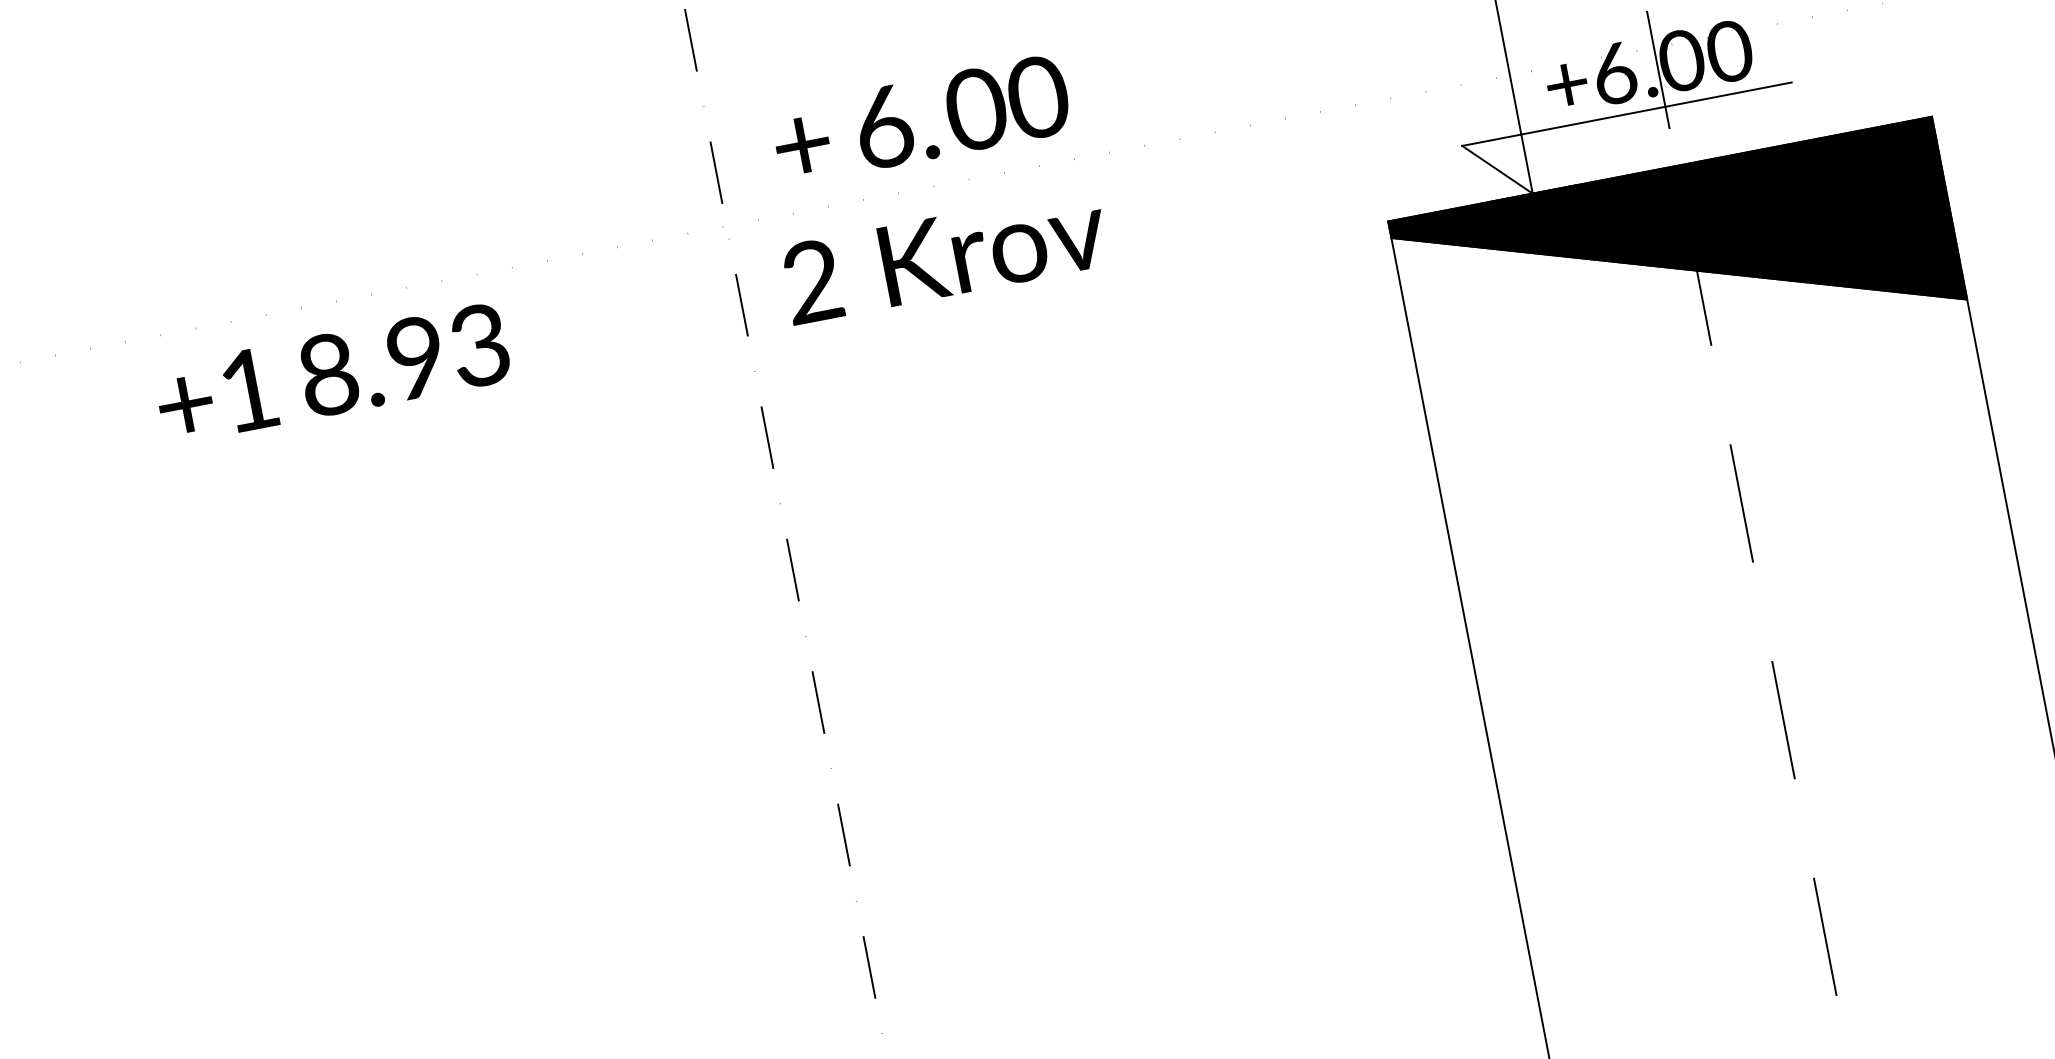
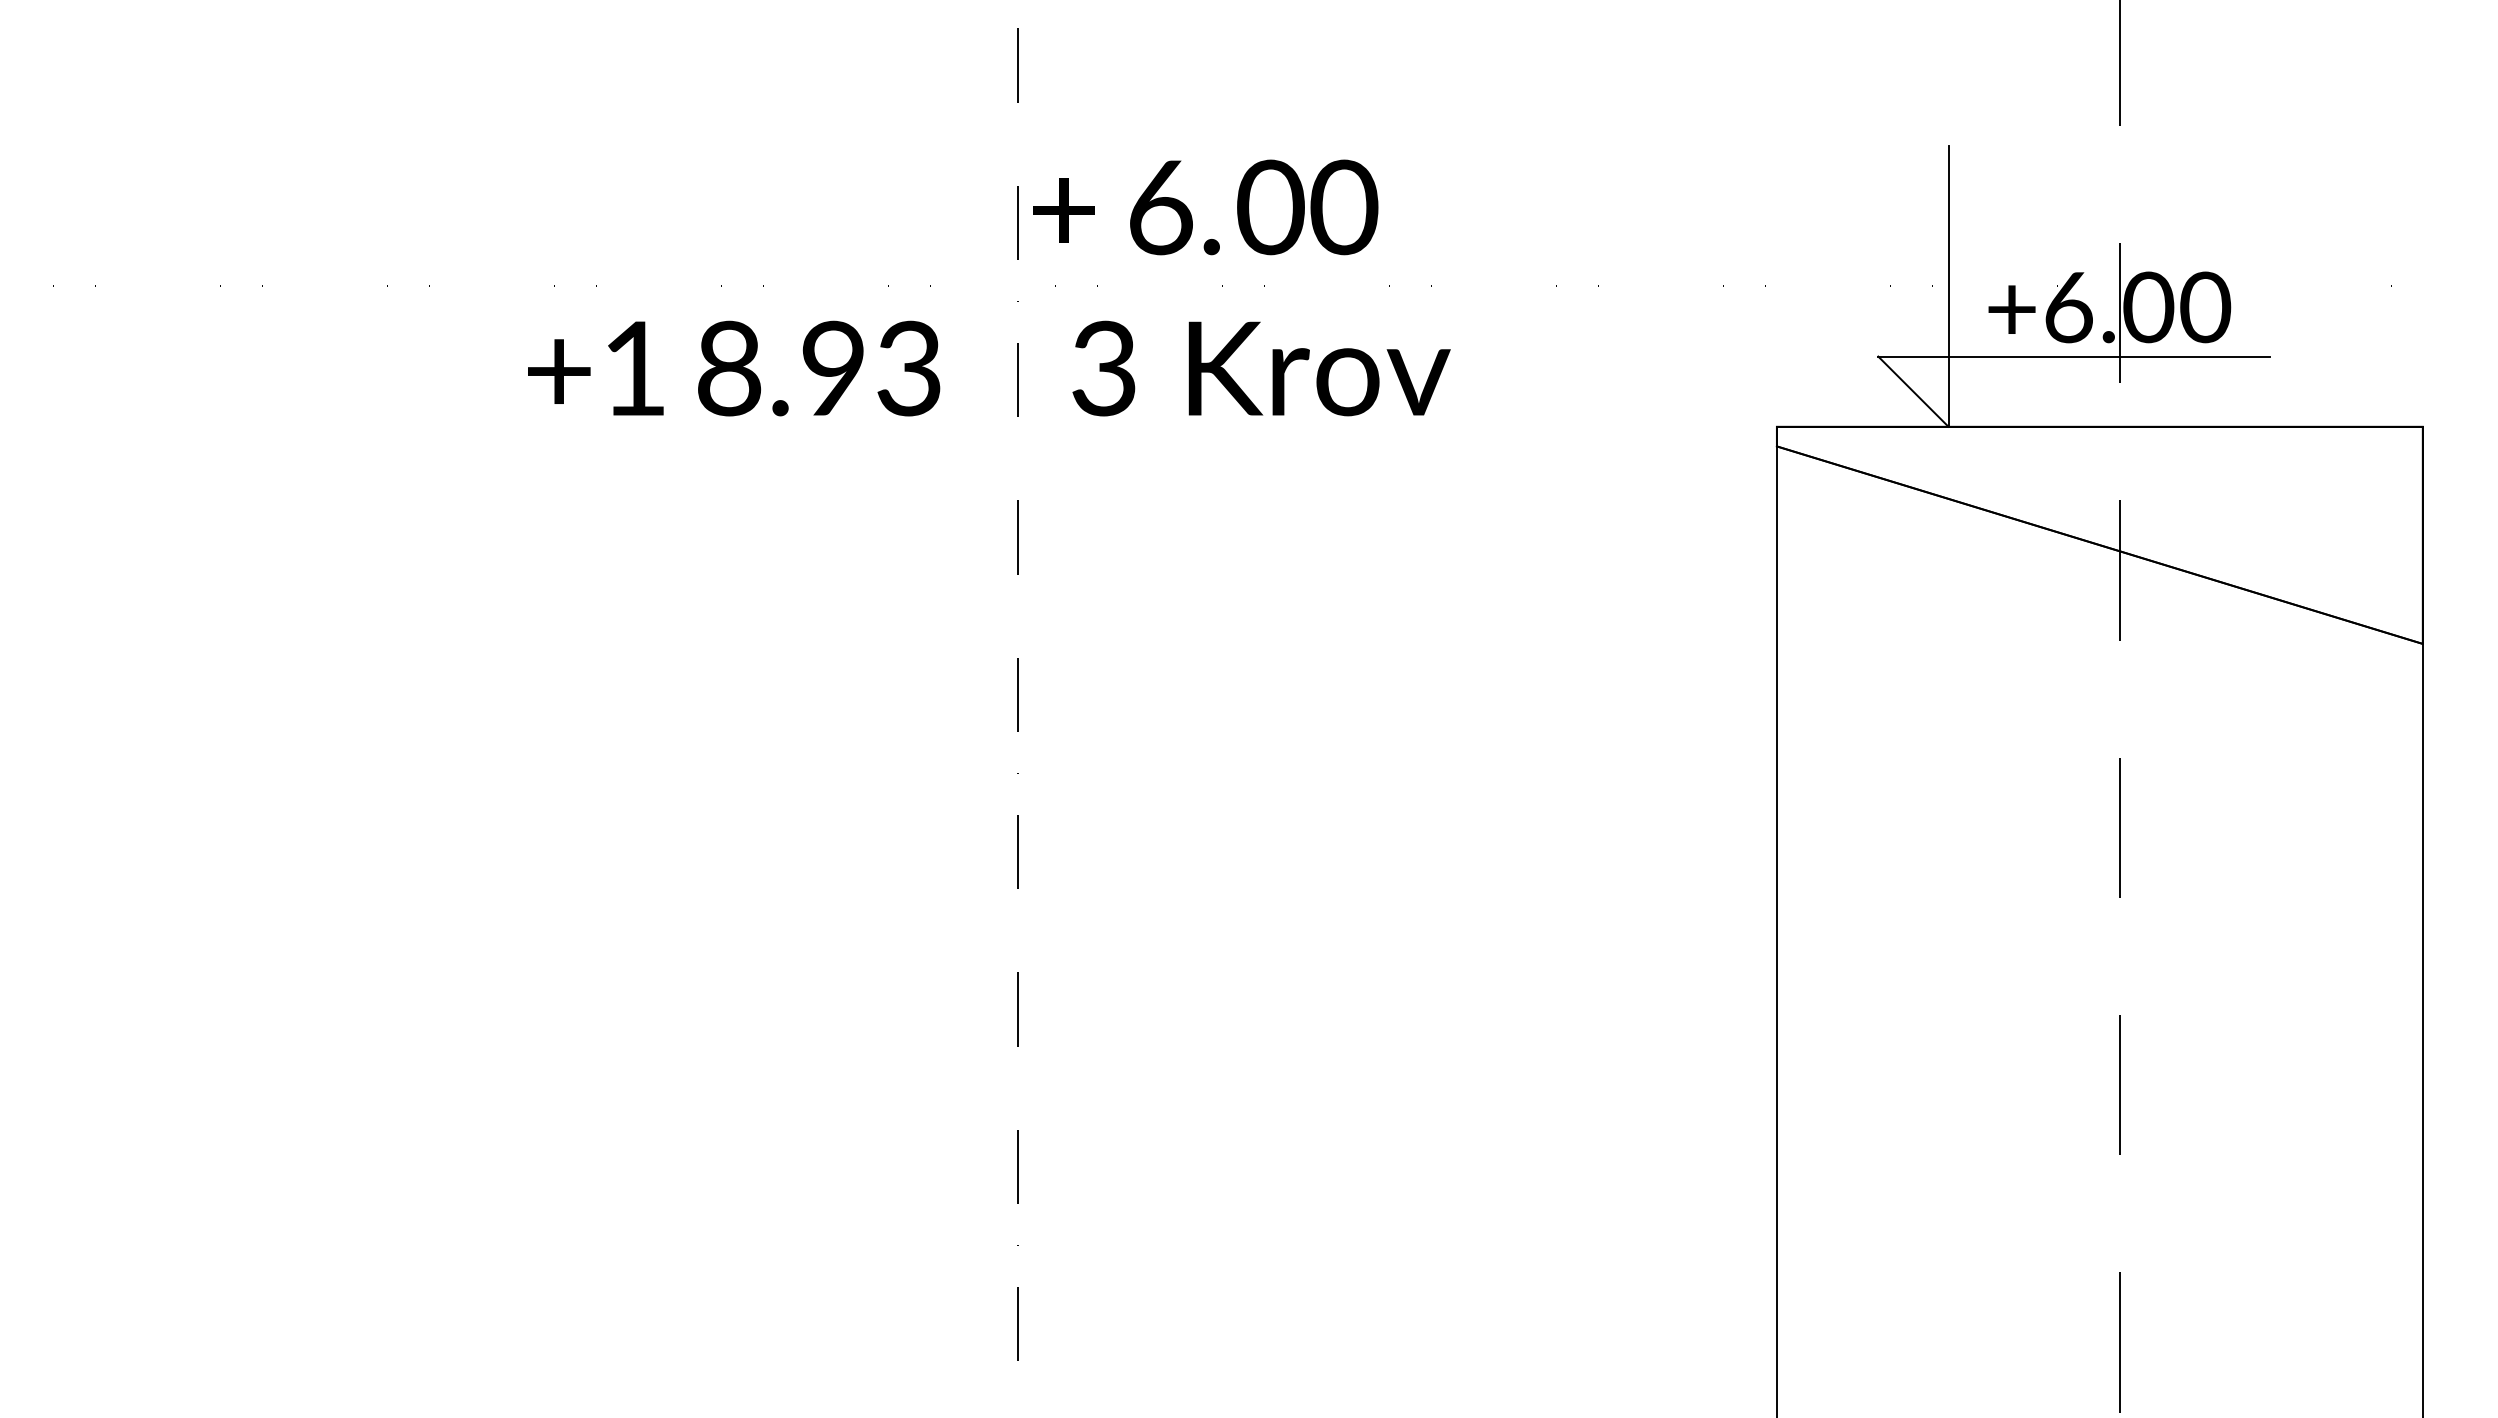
text: (921, 119) -> (1205, 207), moved
fill: (1677, 259) -> (2099, 534), removed
text: (811, 281) -> (1103, 368), 2 -> 3
text: (332, 373) -> (734, 368), moved

